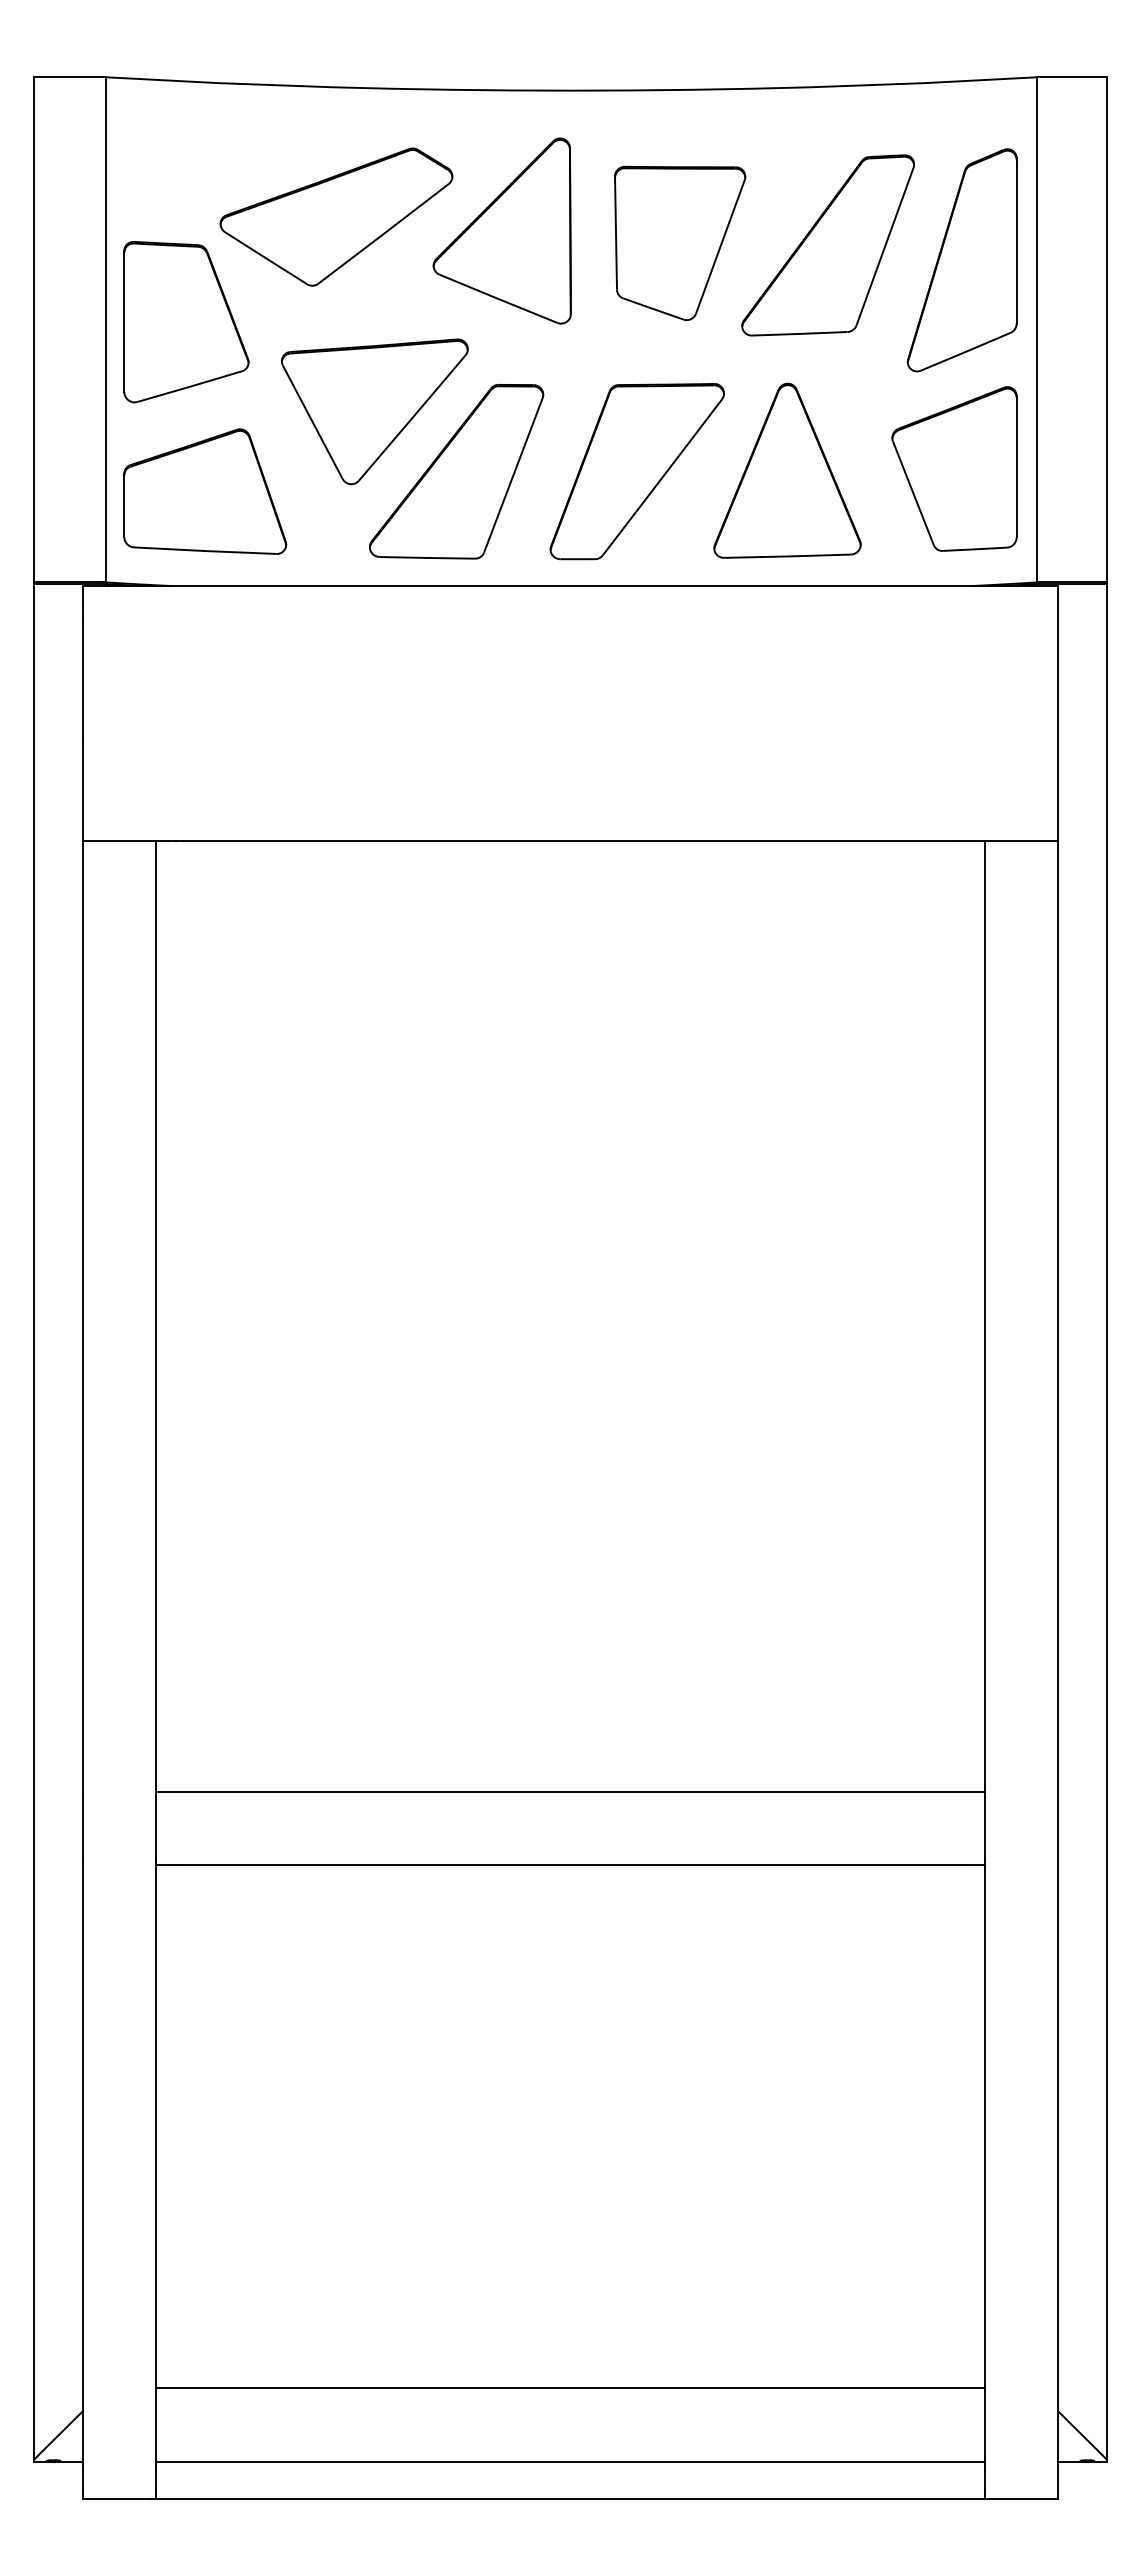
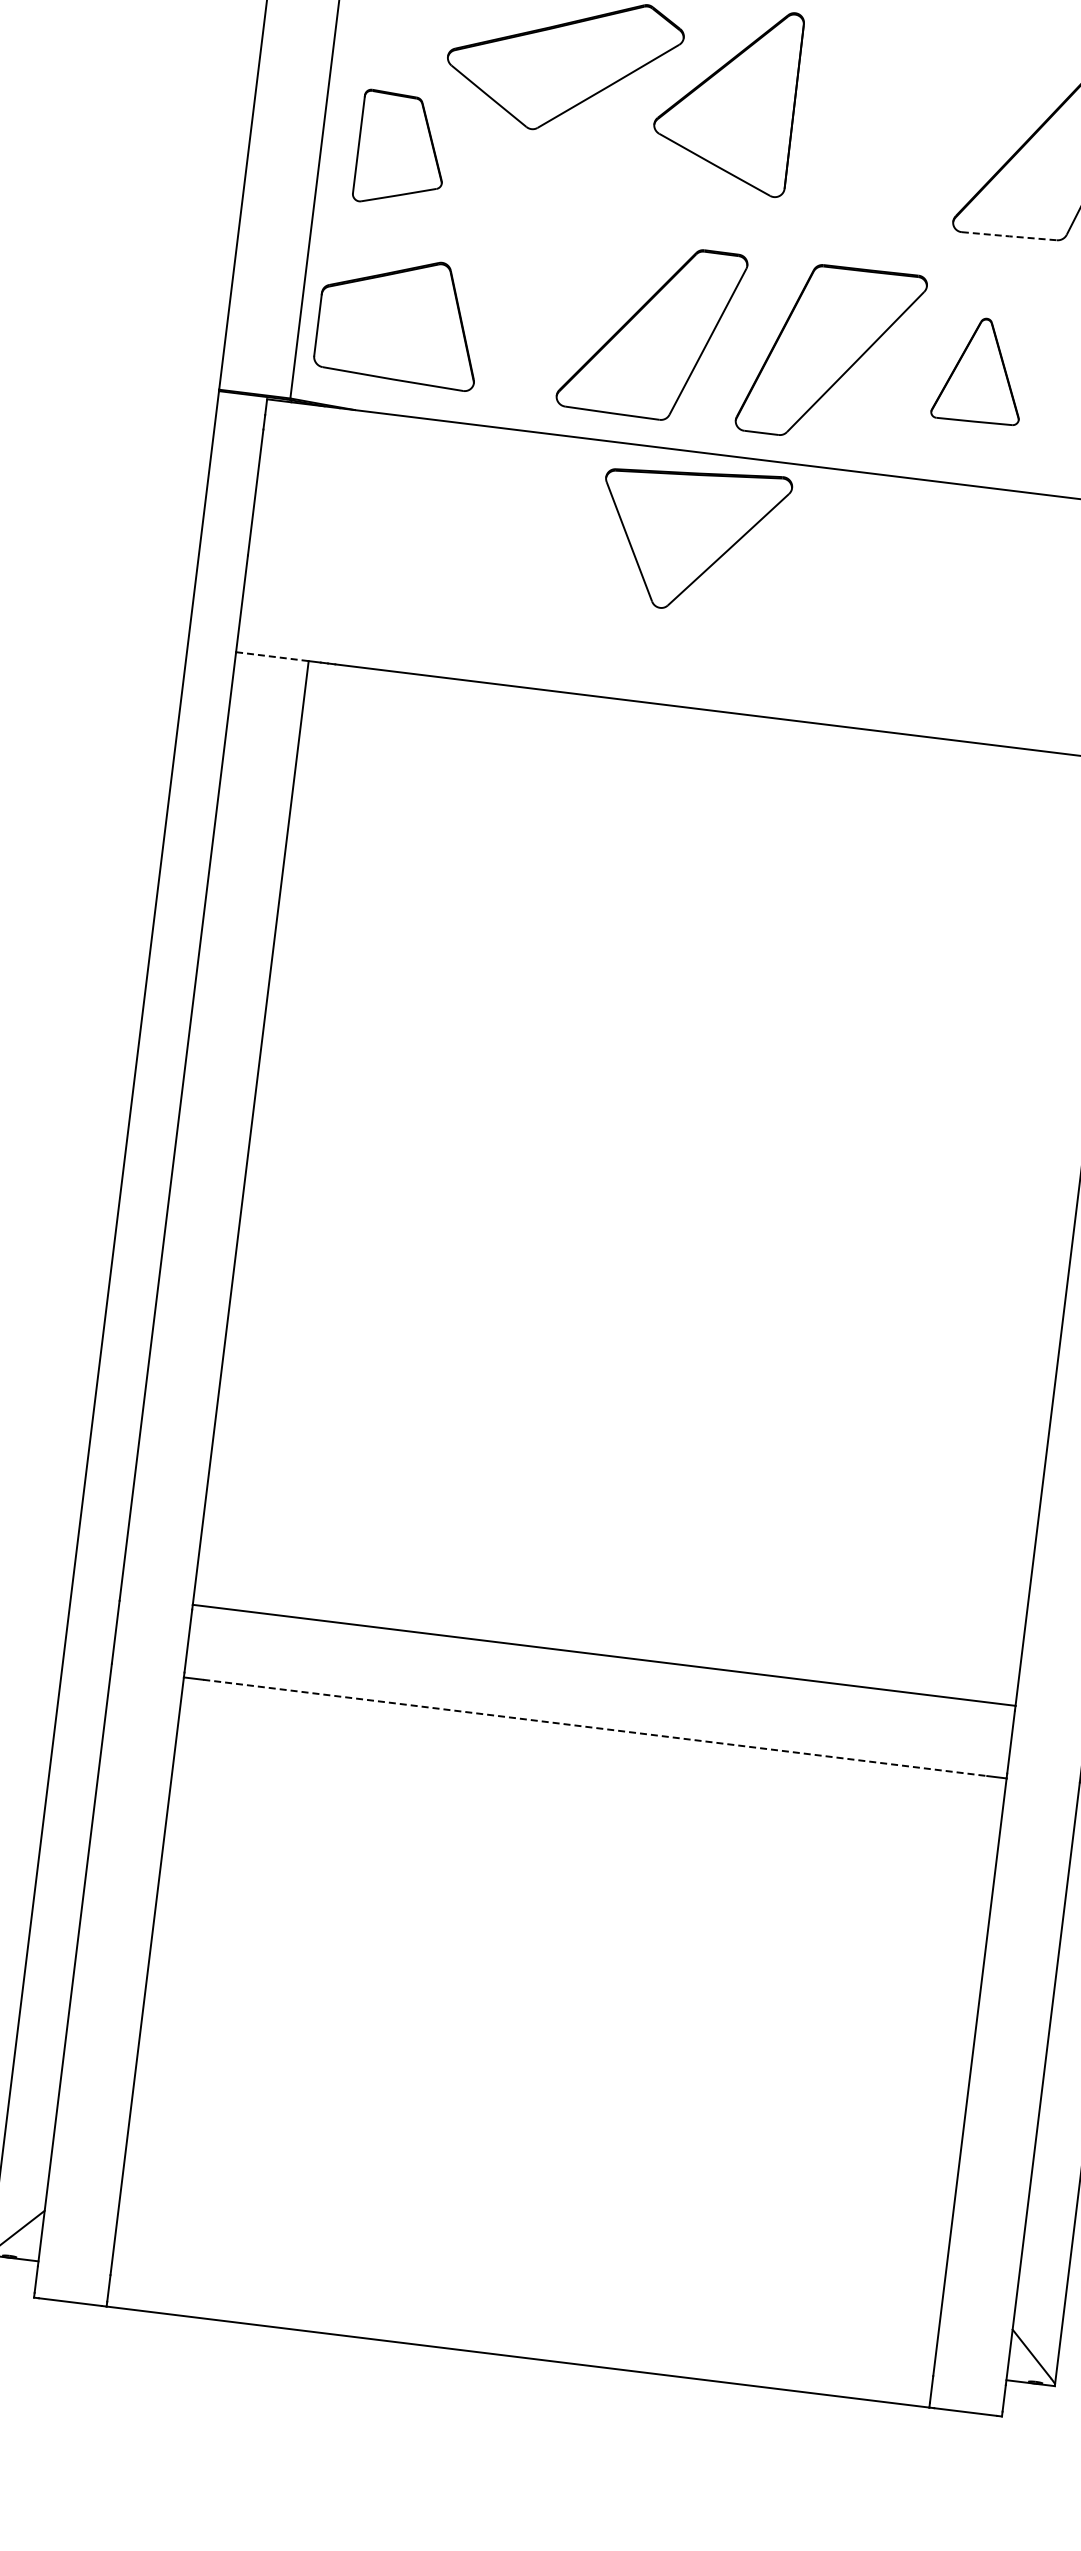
part: (680, 243) -> (902, 132), removed
part: (186, 322) -> (402, 150), size x0.7
line: (799, 333) -> (1009, 235), solid -> dashed
part: (374, 411) -> (691, 538), moved
part: (787, 470) -> (980, 370), size x0.6
line: (119, 840) -> (272, 656), solid -> dashed
line: (570, 1864) -> (595, 1727), solid -> dashed
line: (570, 2387) -> (531, 2246), removed
line: (570, 2462) -> (522, 2321), removed

